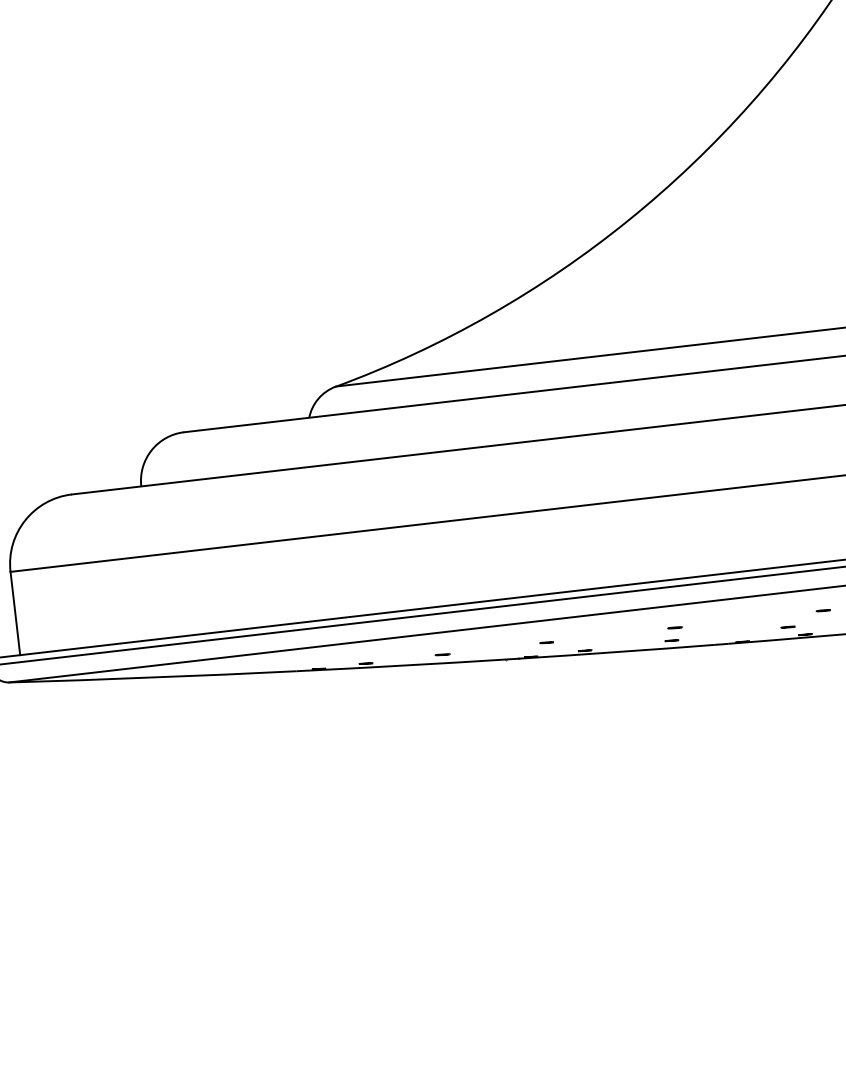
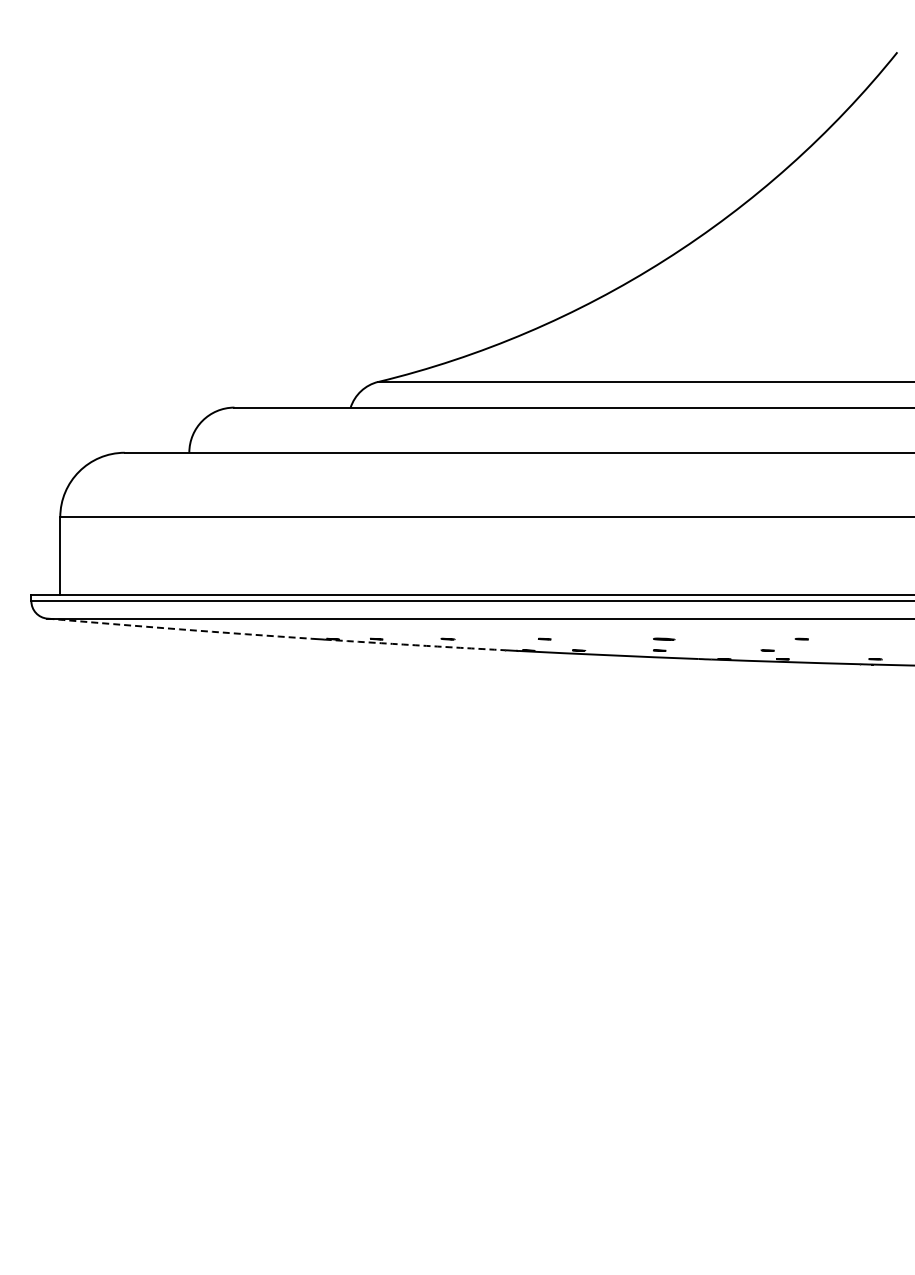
part: (674, 627) -> (663, 638), size x1.6
arc: (408, 665) -> (415, 645), solid -> dashed
arc: (152, 677) -> (179, 629), solid -> dashed

